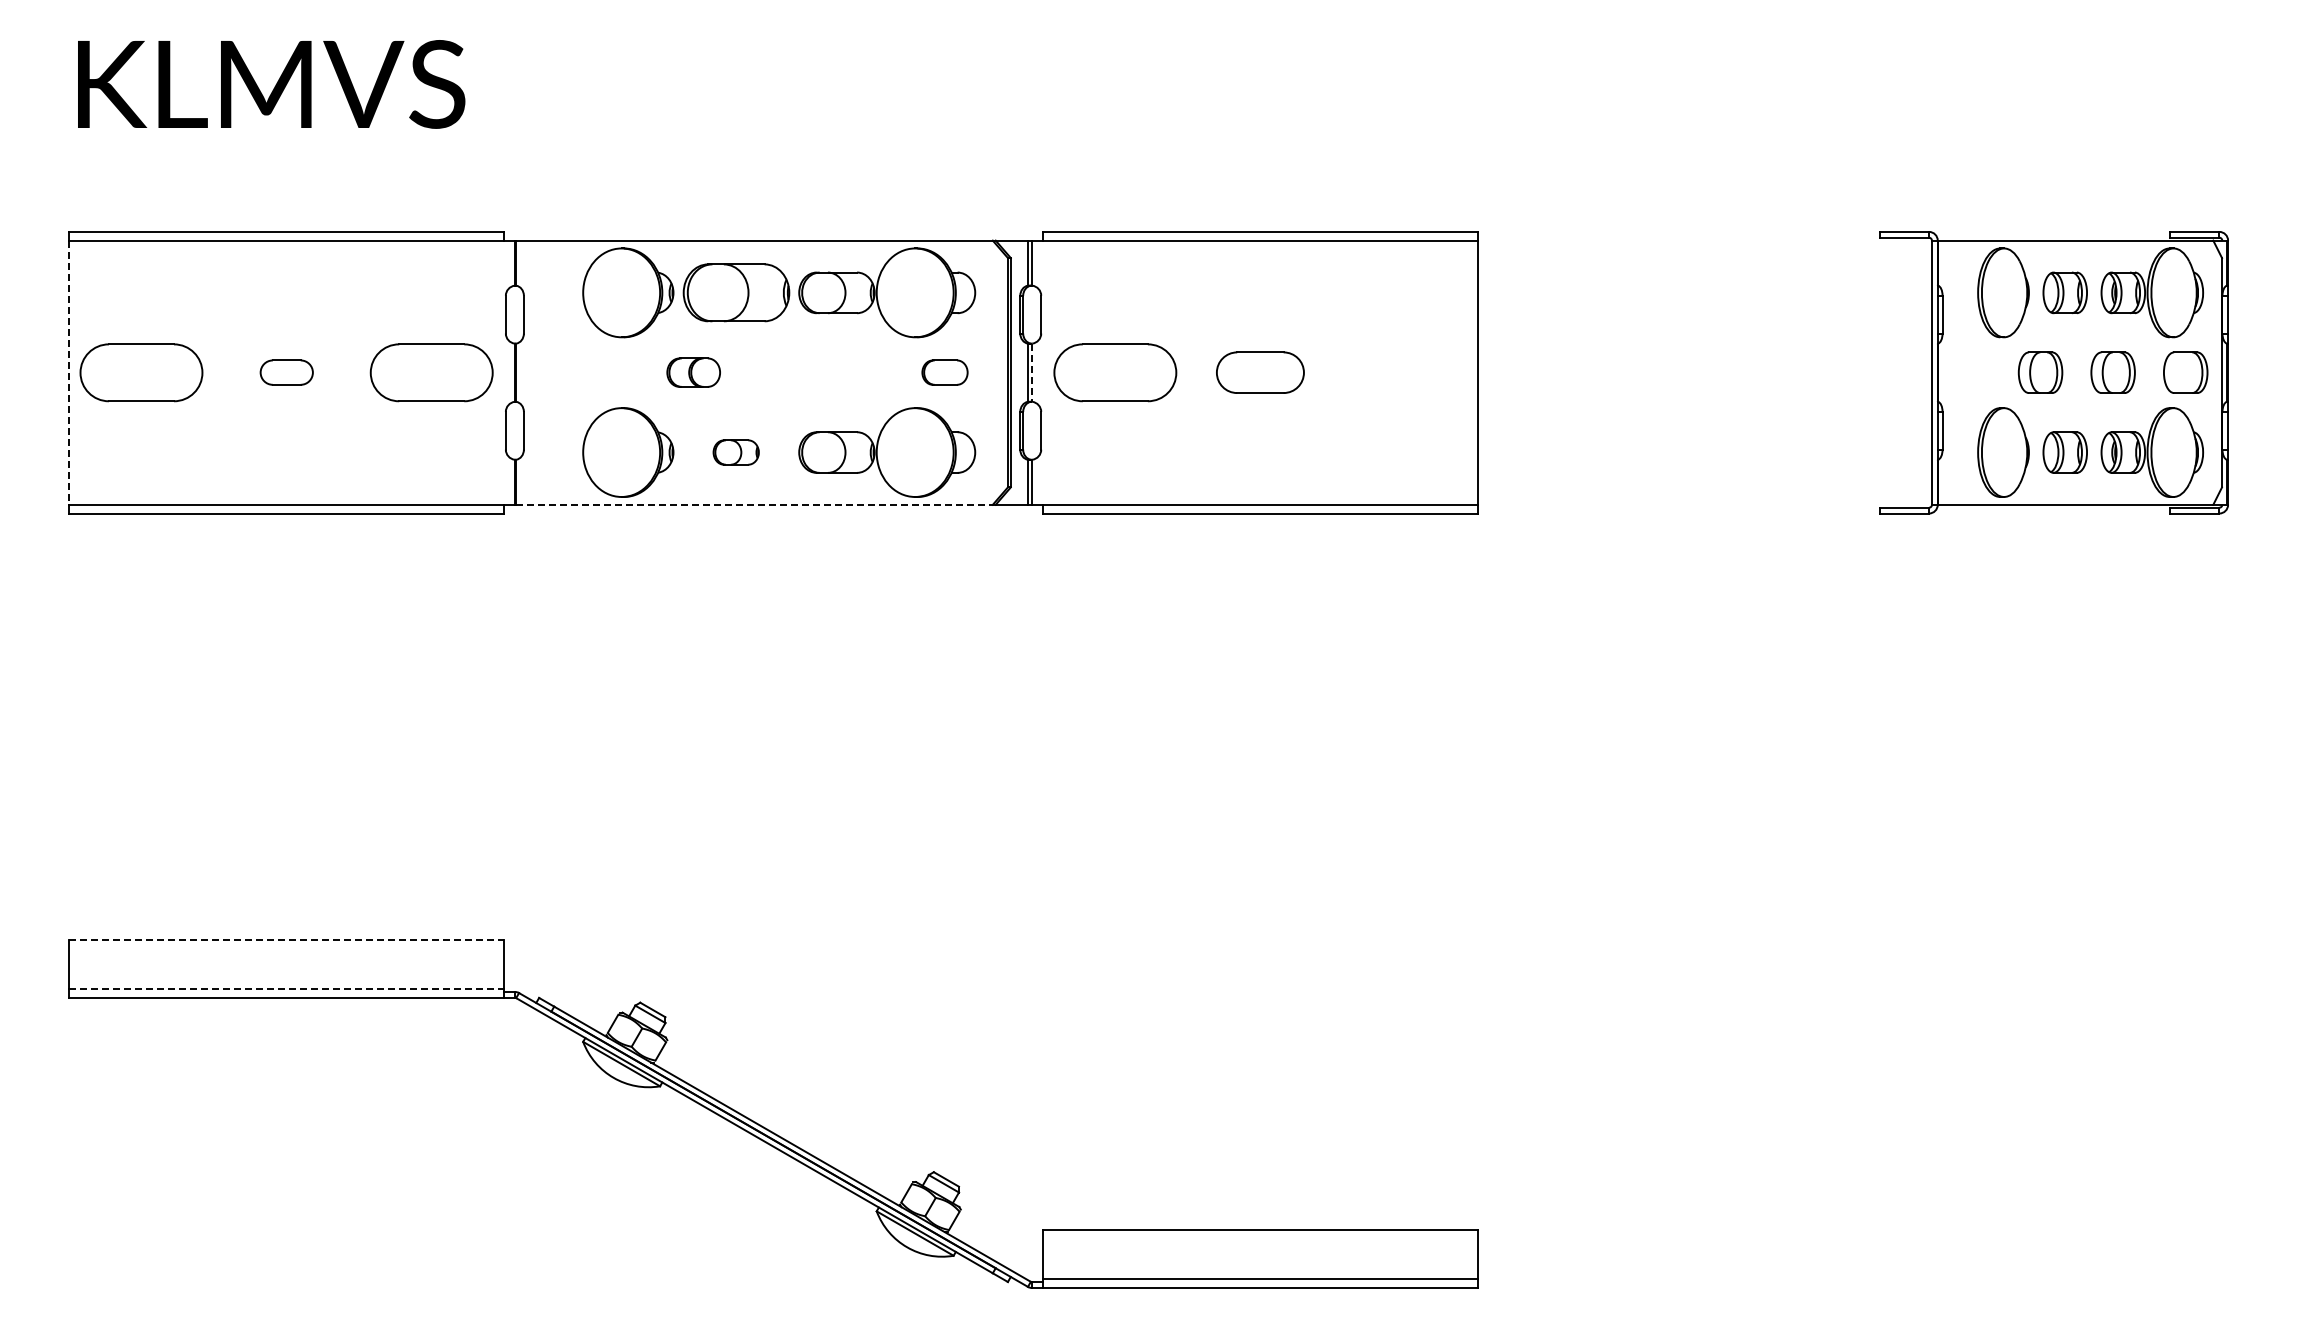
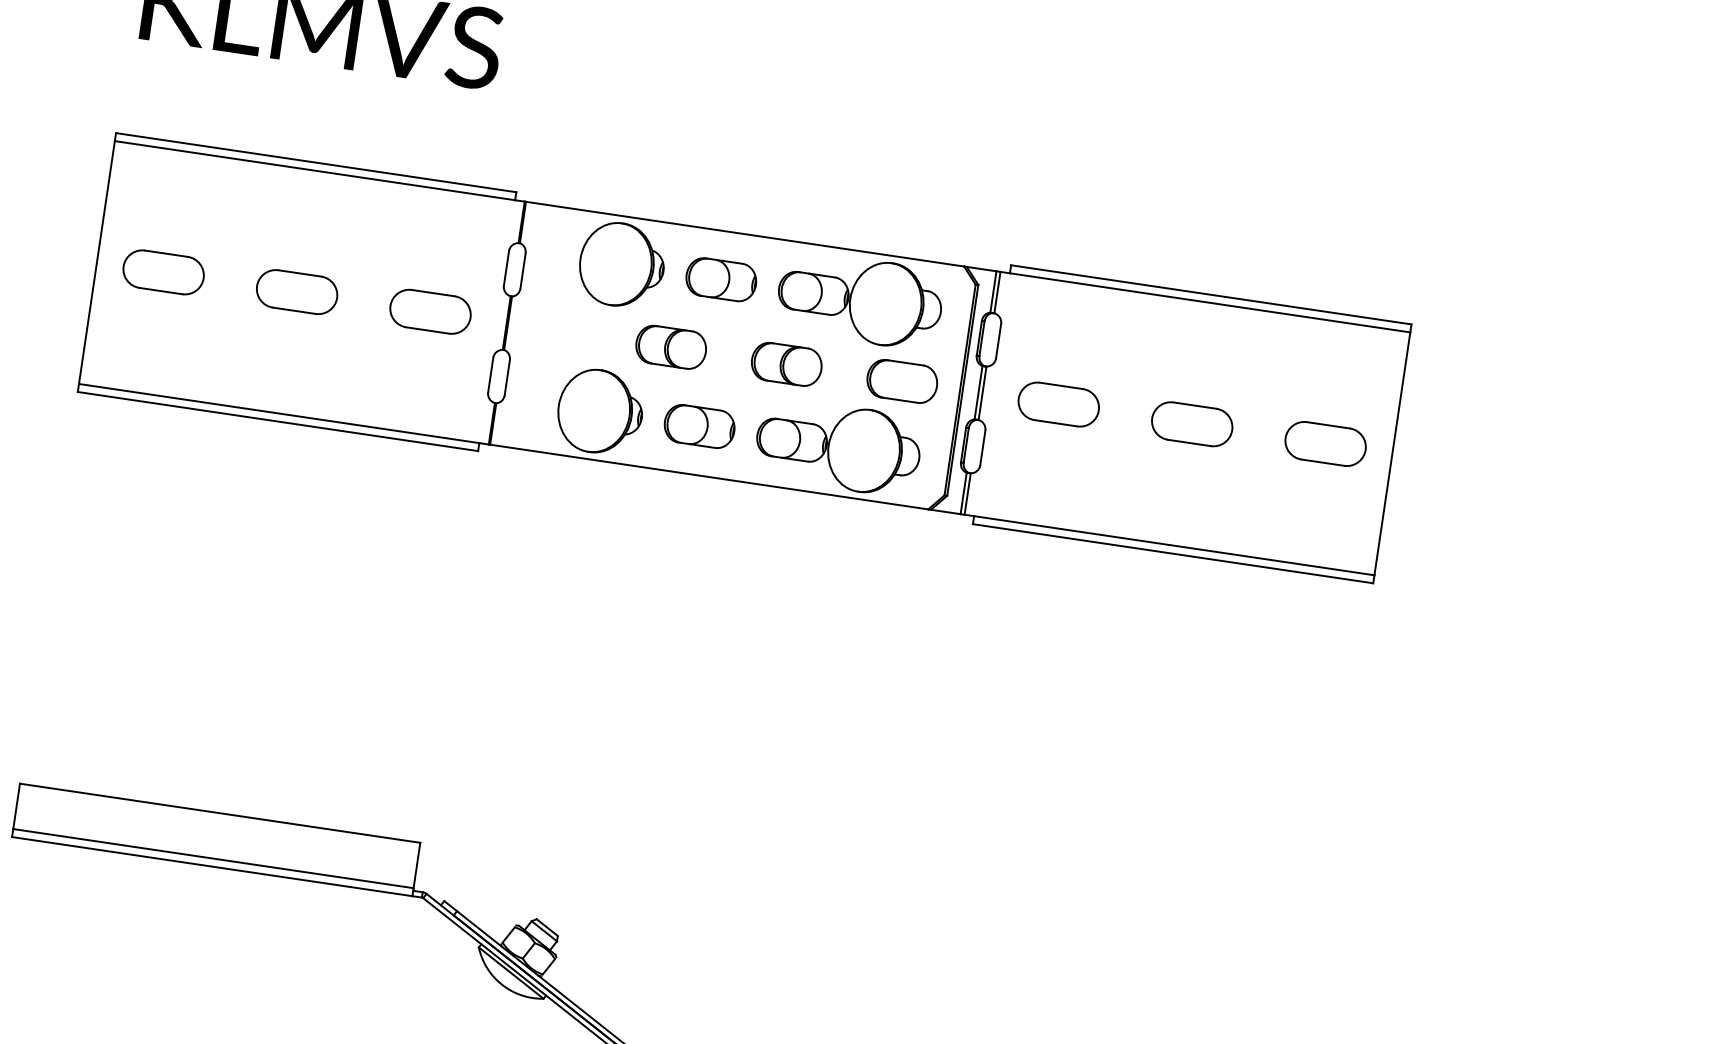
part: (735, 292) -> (720, 279), size x0.71
part: (141, 372) -> (163, 272), size x0.71
part: (286, 372) -> (296, 291), size x1.67
part: (431, 372) -> (430, 311), size x0.71
part: (693, 372) -> (671, 347), size x1.43
part: (818, 372) -> (786, 364), added
part: (944, 372) -> (901, 381), size x1.67
part: (1114, 372) -> (1058, 404), size x0.71
part: (1405, 372) -> (1325, 443), added
line: (68, 373) -> (96, 263), dashed -> solid
line: (1032, 373) -> (982, 394), dashed -> solid
part: (735, 452) -> (698, 426), size x1.67
line: (755, 504) -> (710, 476), dashed -> solid
line: (286, 939) -> (220, 813), dashed -> solid
line: (286, 989) -> (213, 859), dashed -> solid

